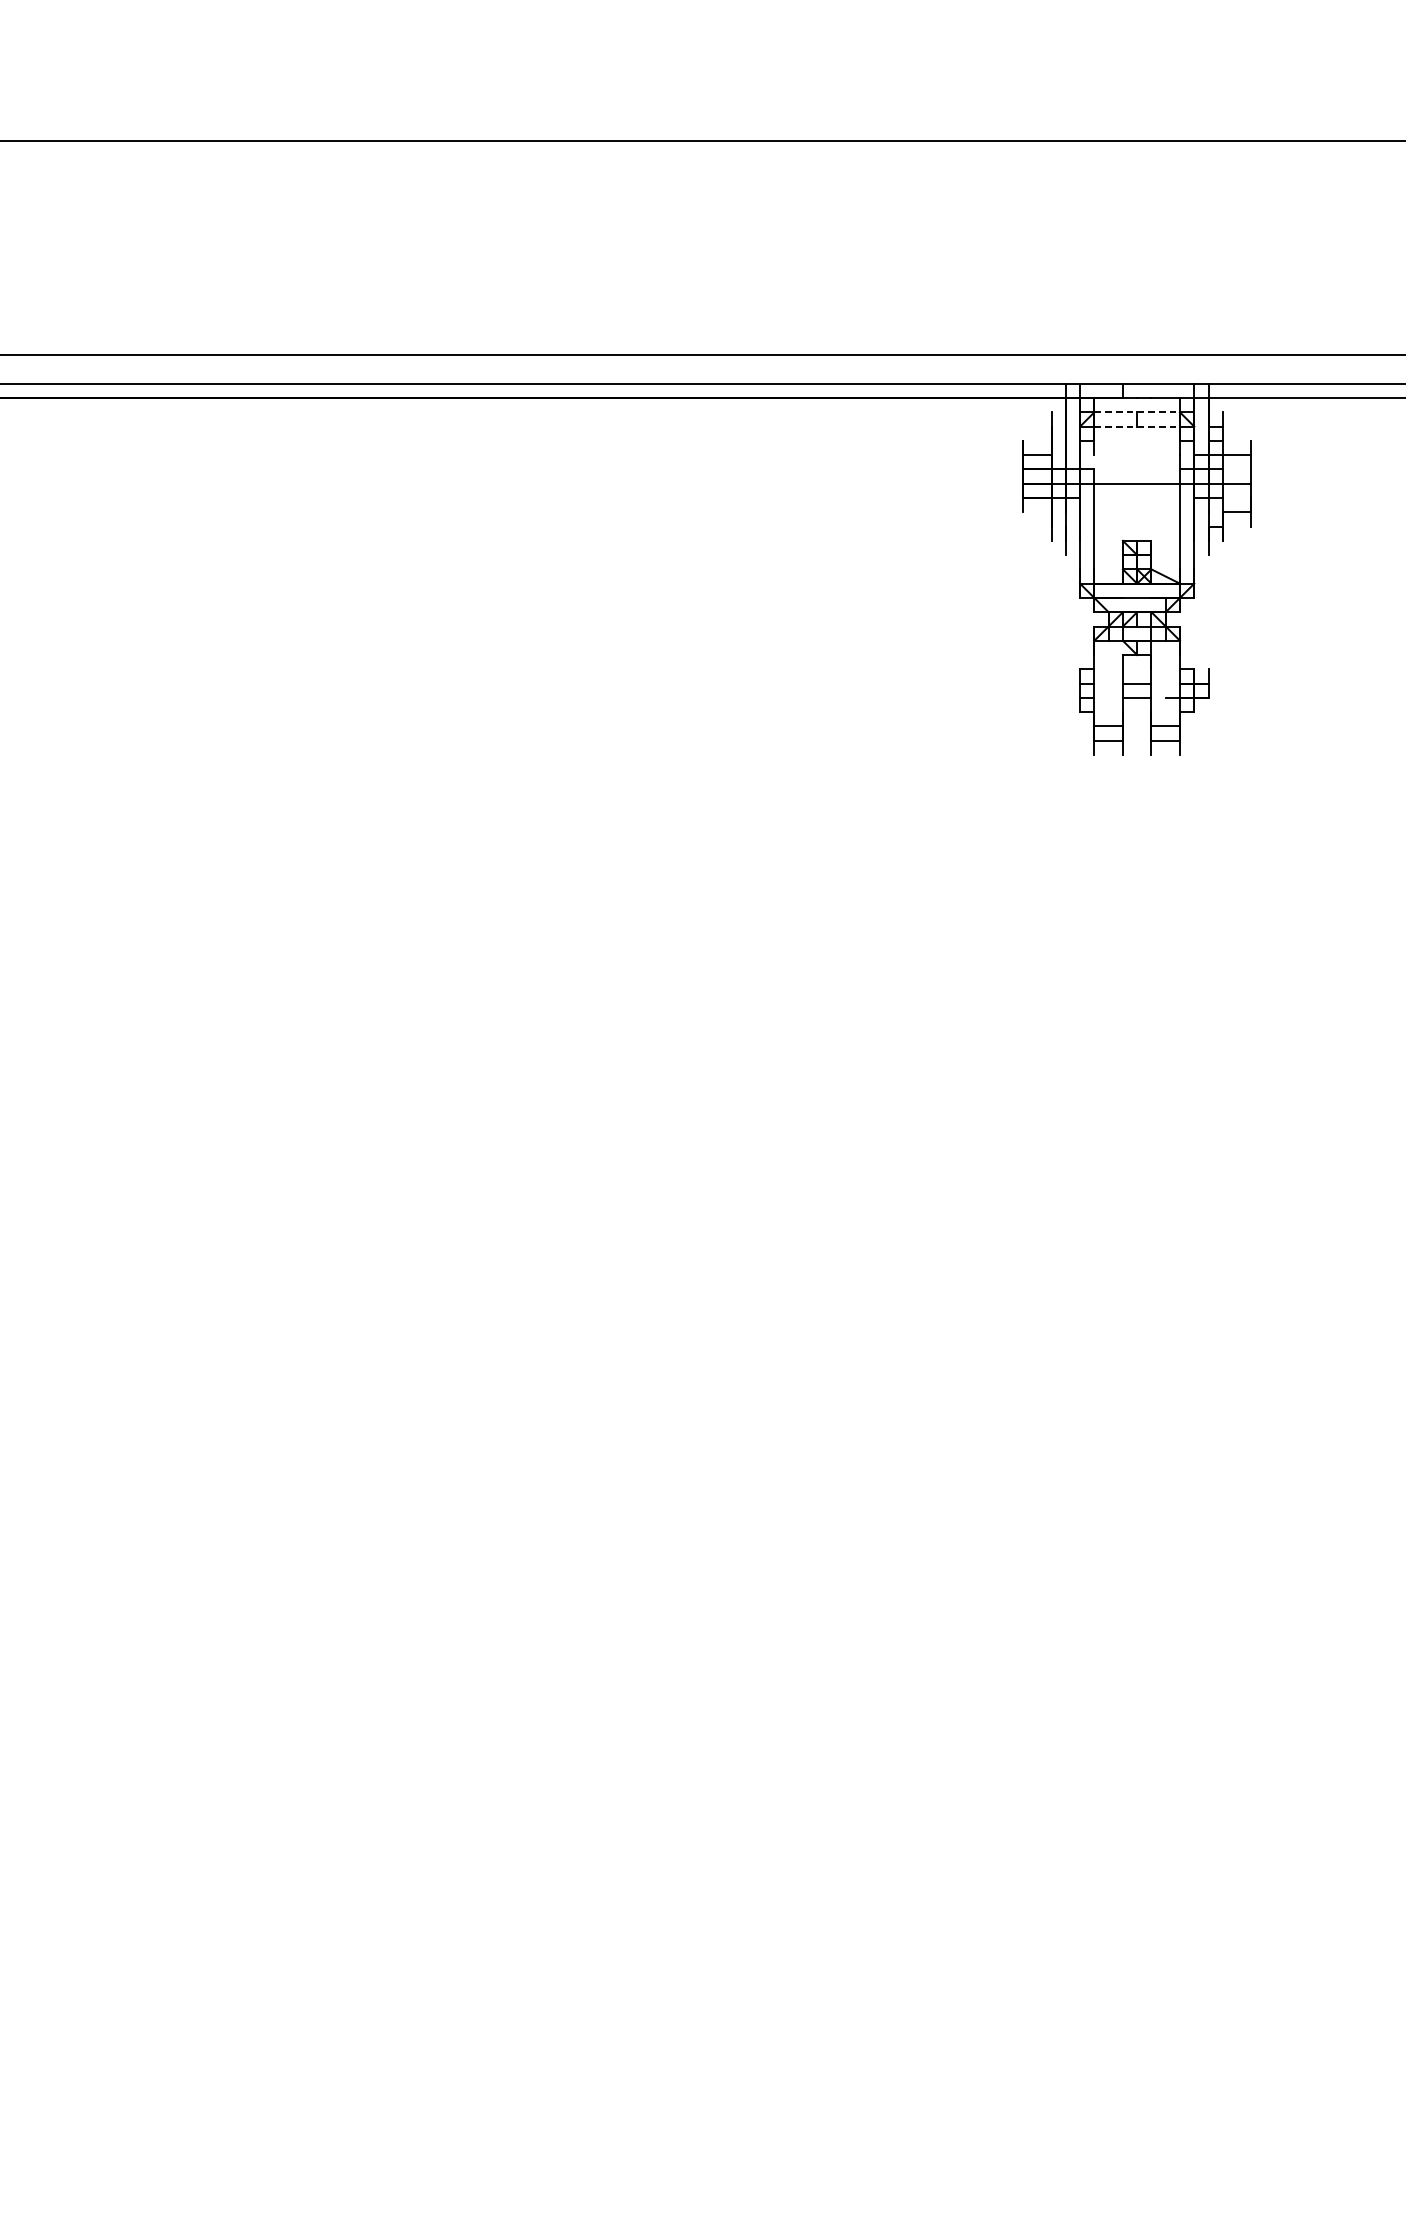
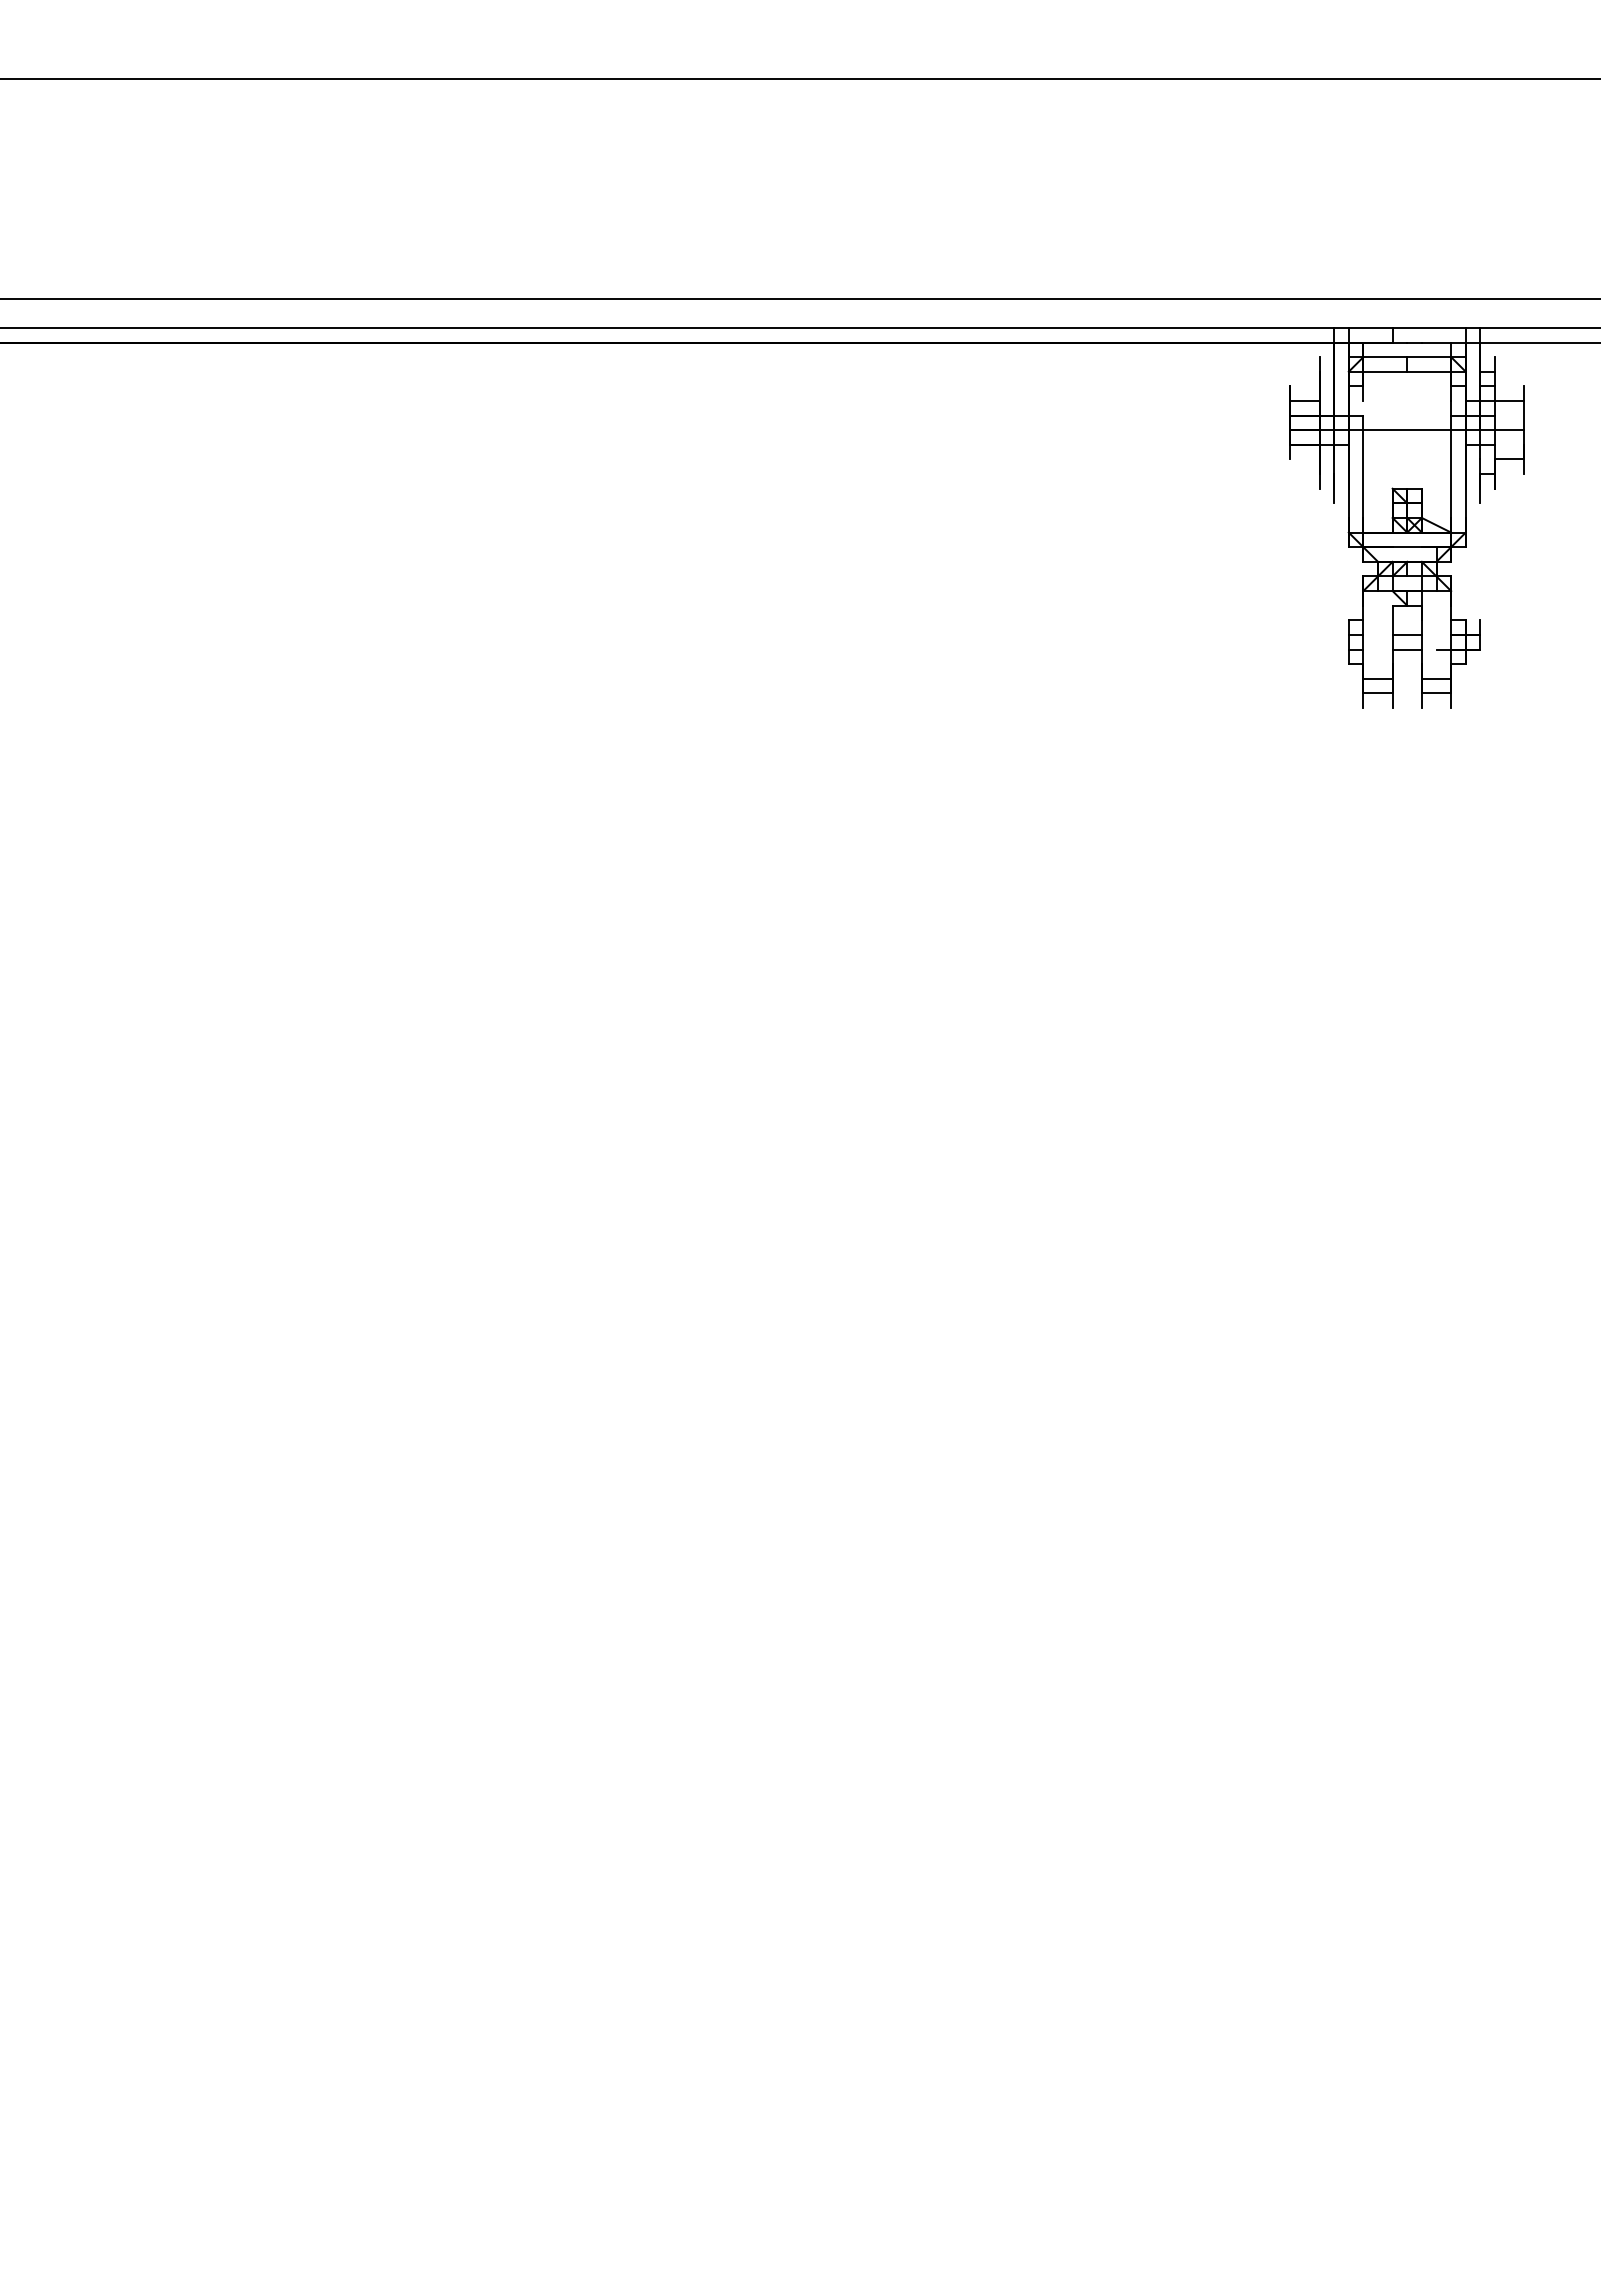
line: (1137, 412) -> (1407, 357), dashed -> solid
line: (1137, 426) -> (1407, 371), dashed -> solid

